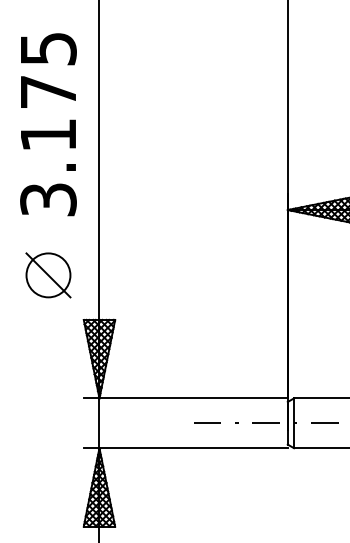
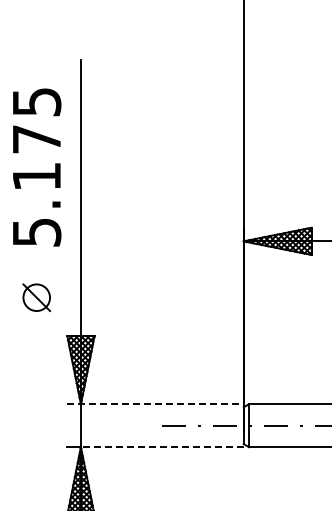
text: (48, 199) -> (36, 232), 3.175 -> 5.175
part: (48, 275) -> (36, 297), size x0.7
line: (186, 398) -> (156, 404), solid -> dashed
line: (192, 448) -> (161, 447), solid -> dashed

